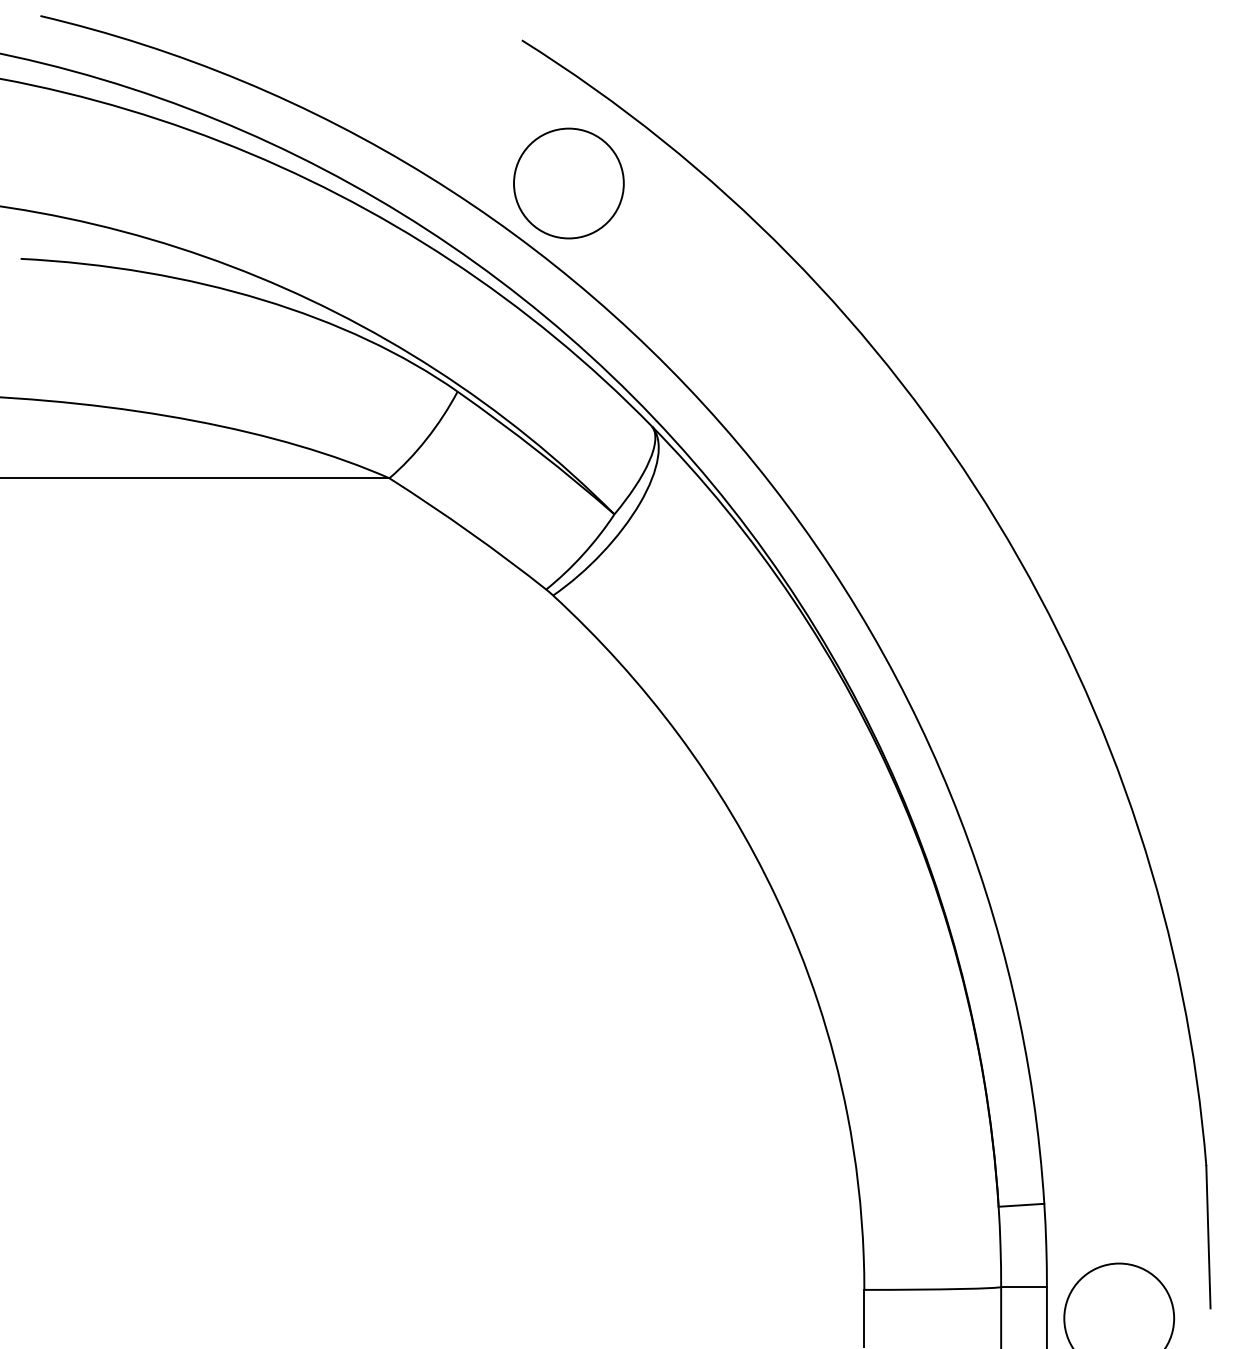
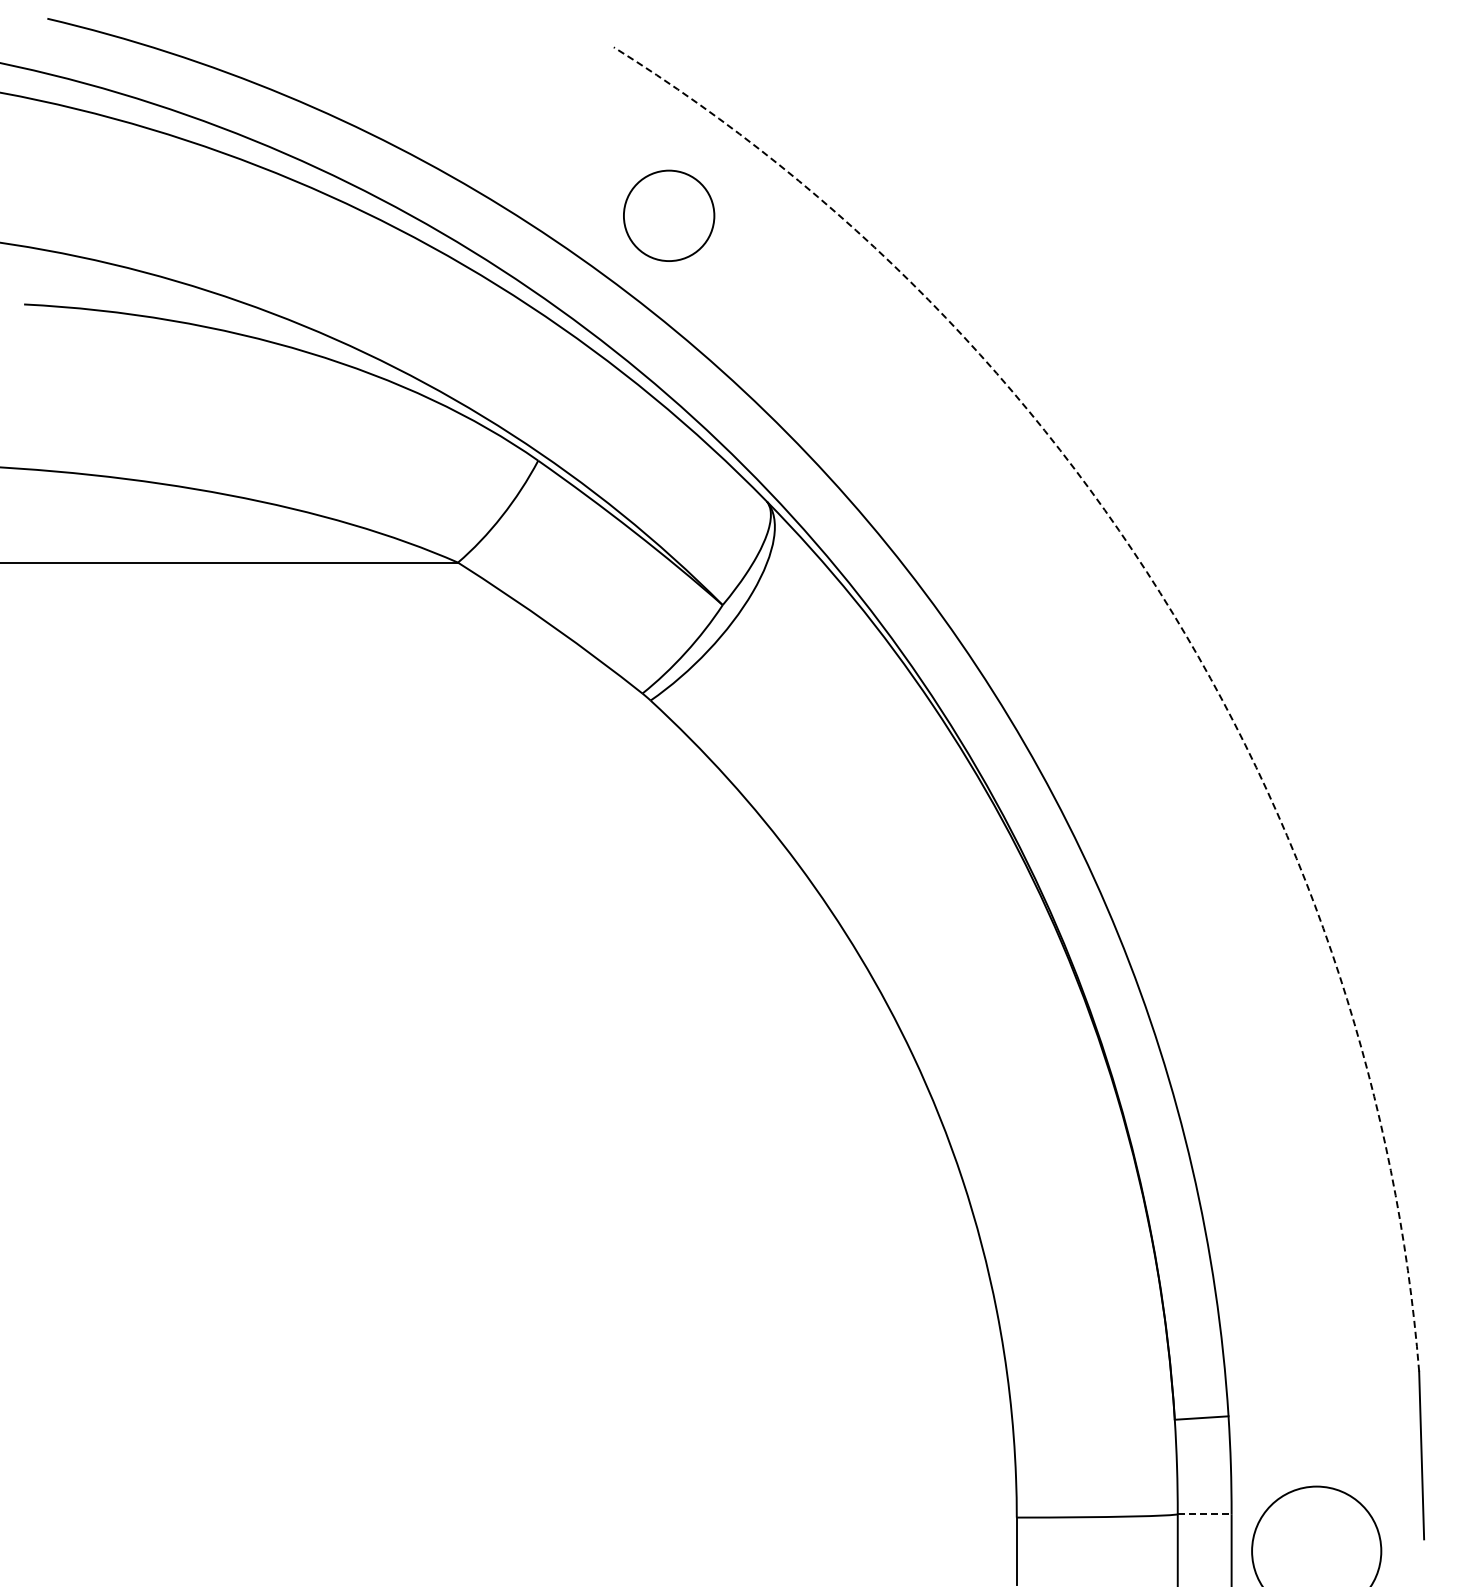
circle: (568, 183) -> (668, 215), size x0.7
arc: (997, 522) -> (1173, 614), solid -> dashed
line: (1023, 1287) -> (1204, 1514), solid -> dashed

